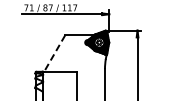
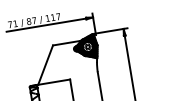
line: (54, 54) -> (45, 66), dashed -> solid

